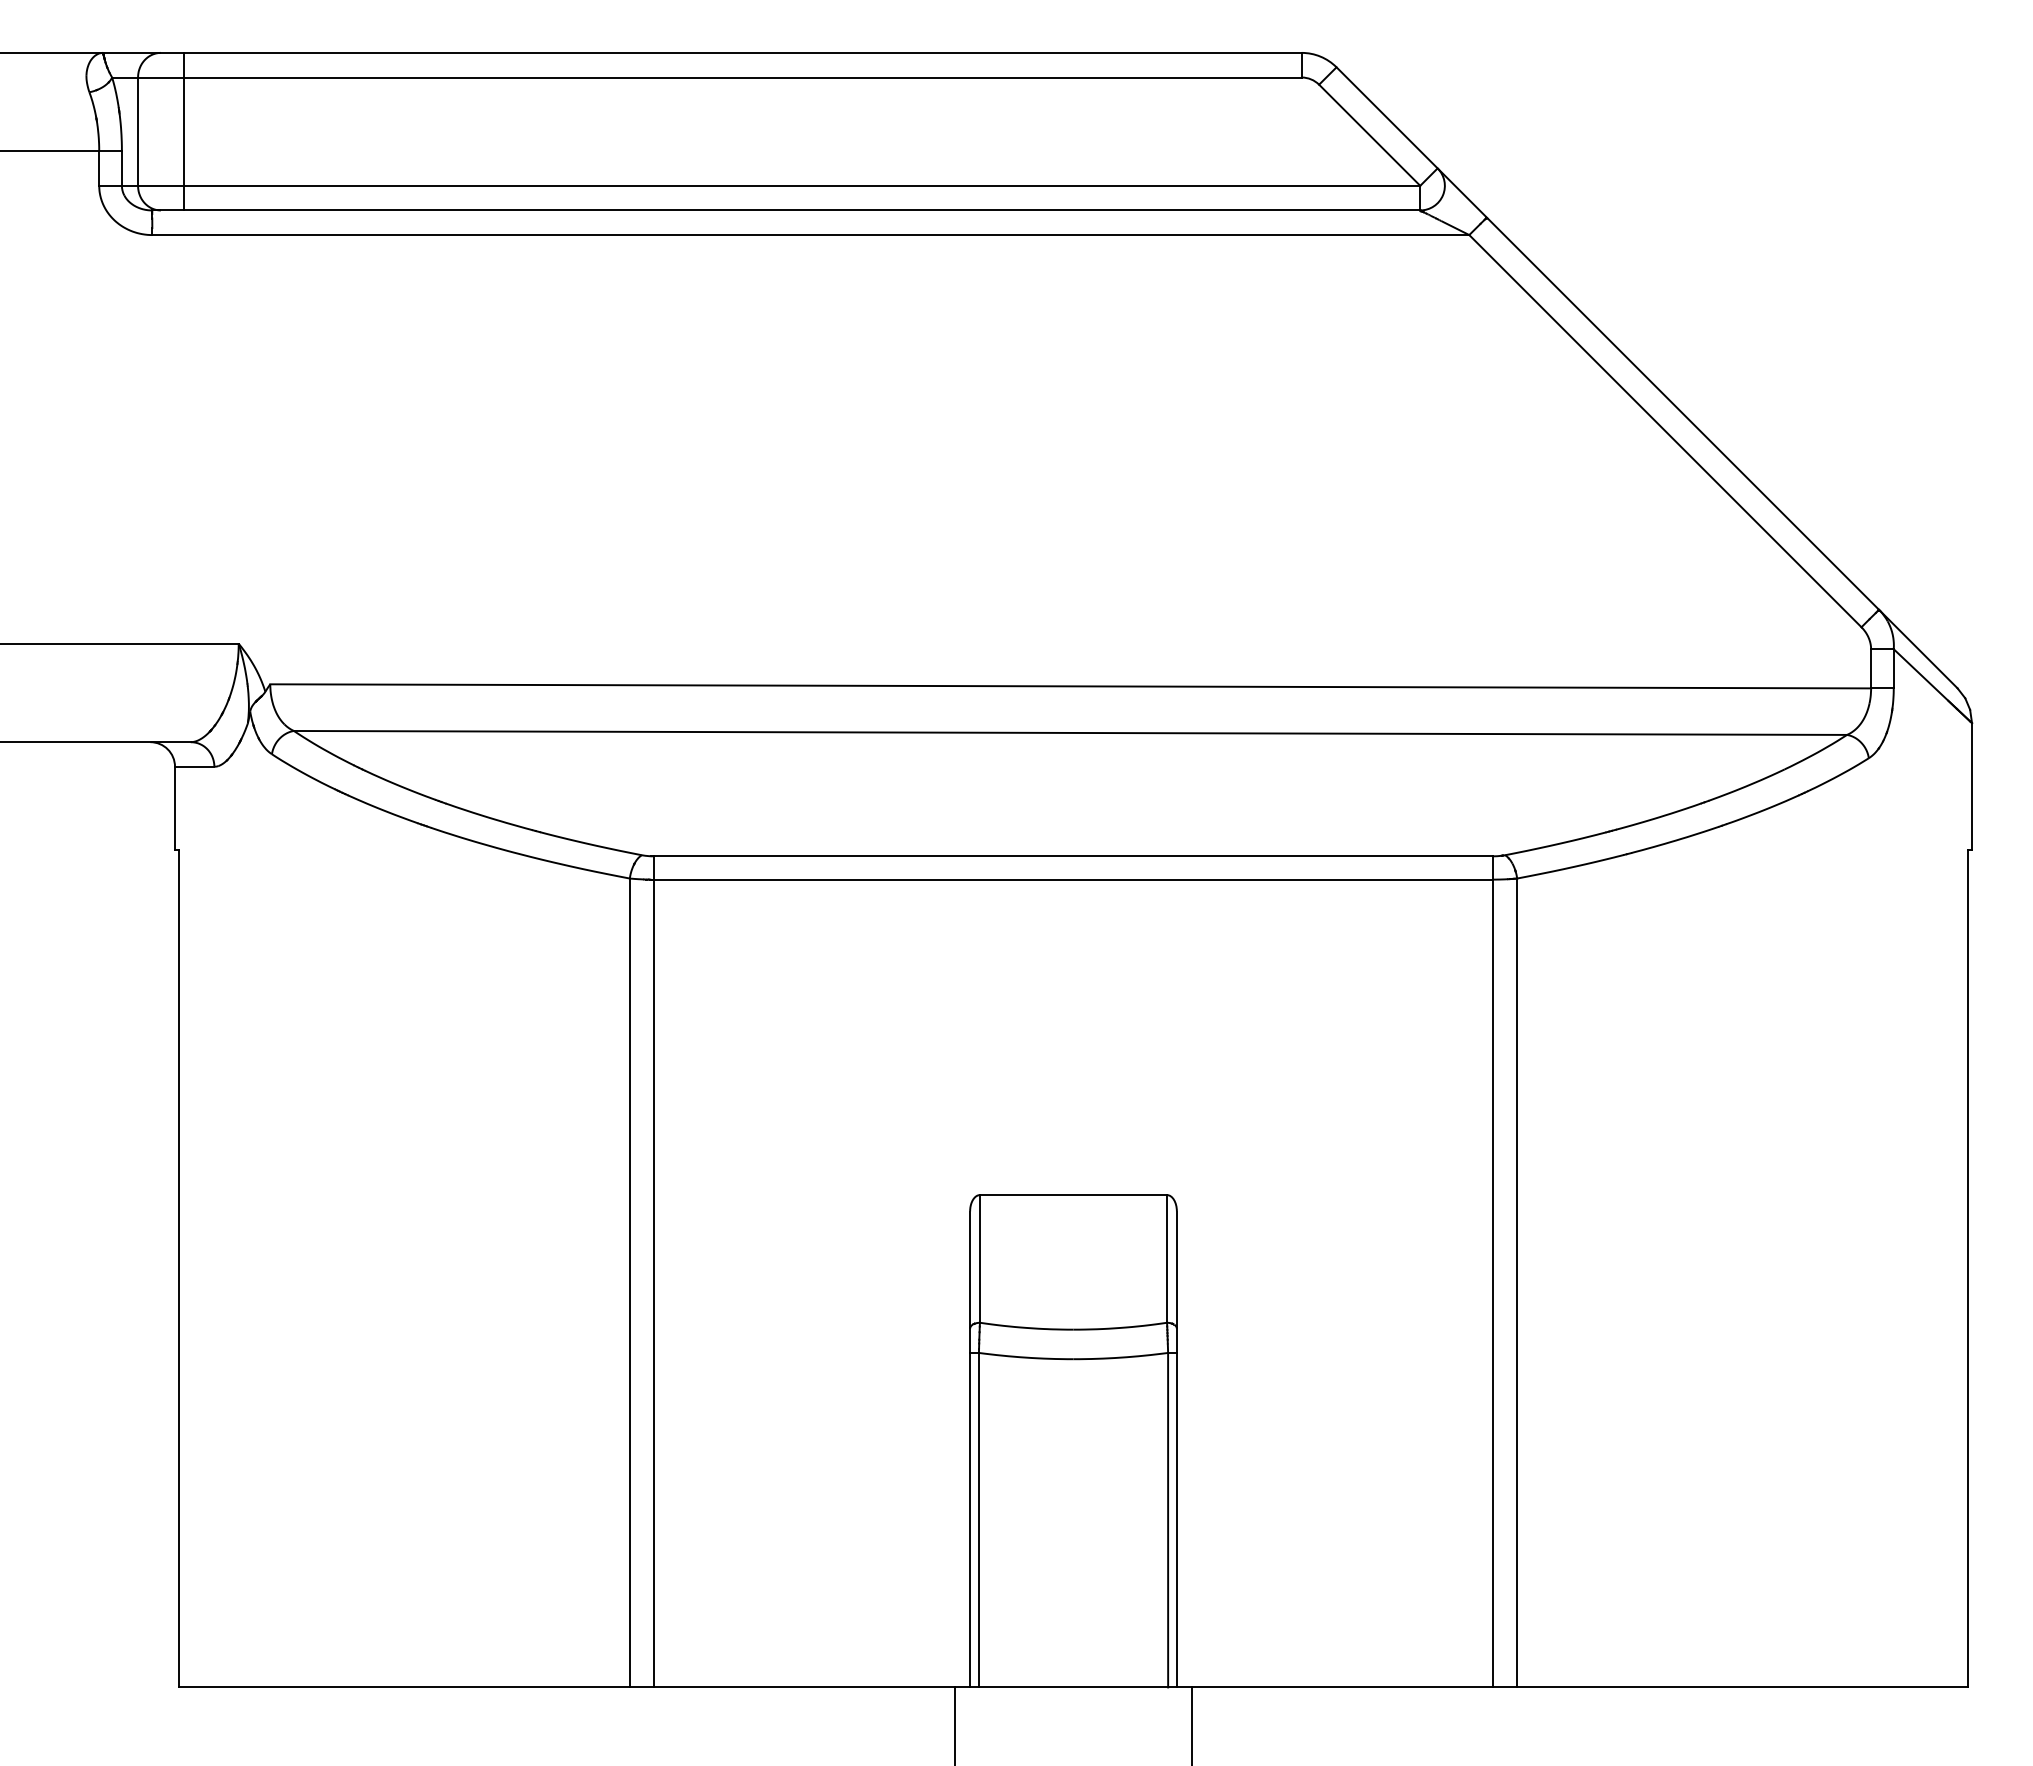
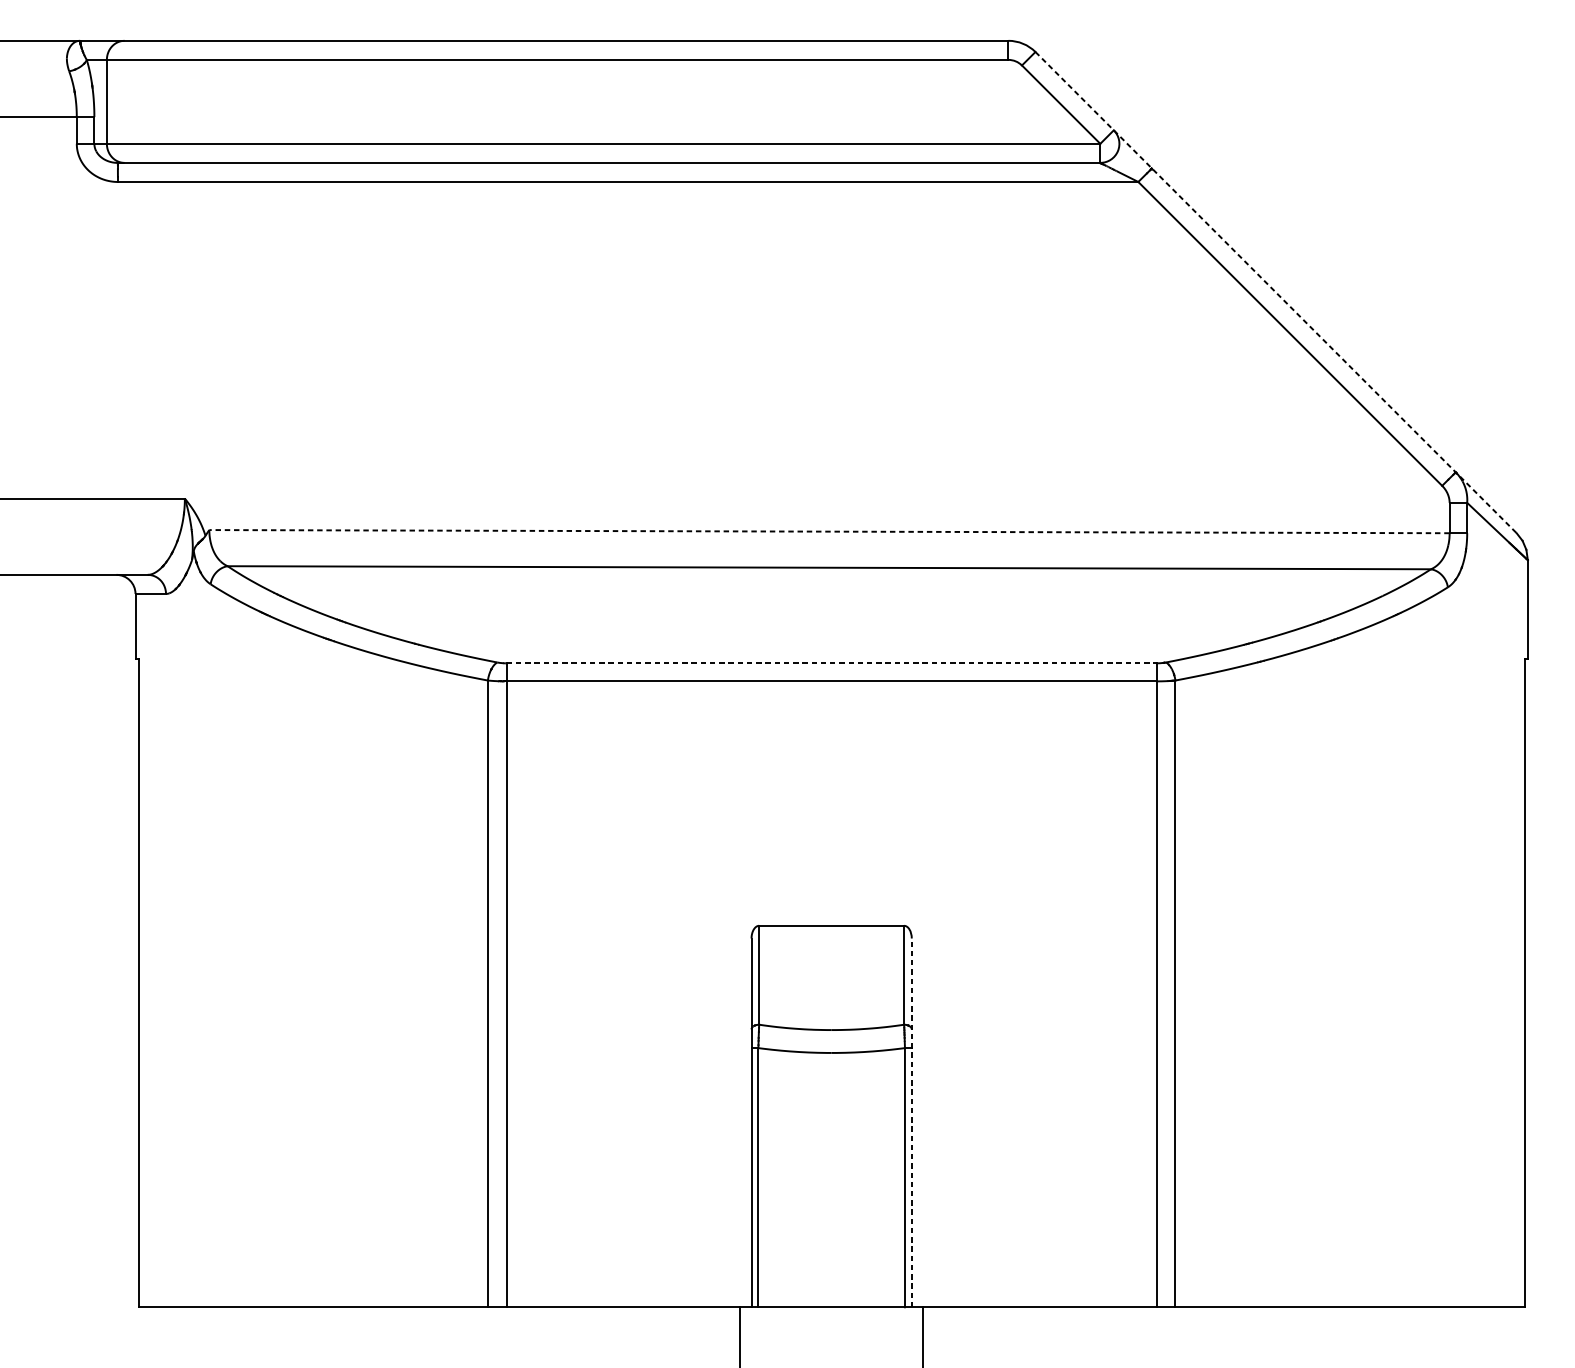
line: (183, 131) -> (142, 101), removed
line: (1647, 378) -> (1276, 293), solid -> dashed
line: (1070, 686) -> (829, 531), solid -> dashed
line: (1074, 856) -> (832, 663), solid -> dashed
line: (1176, 1449) -> (911, 1122), solid -> dashed

